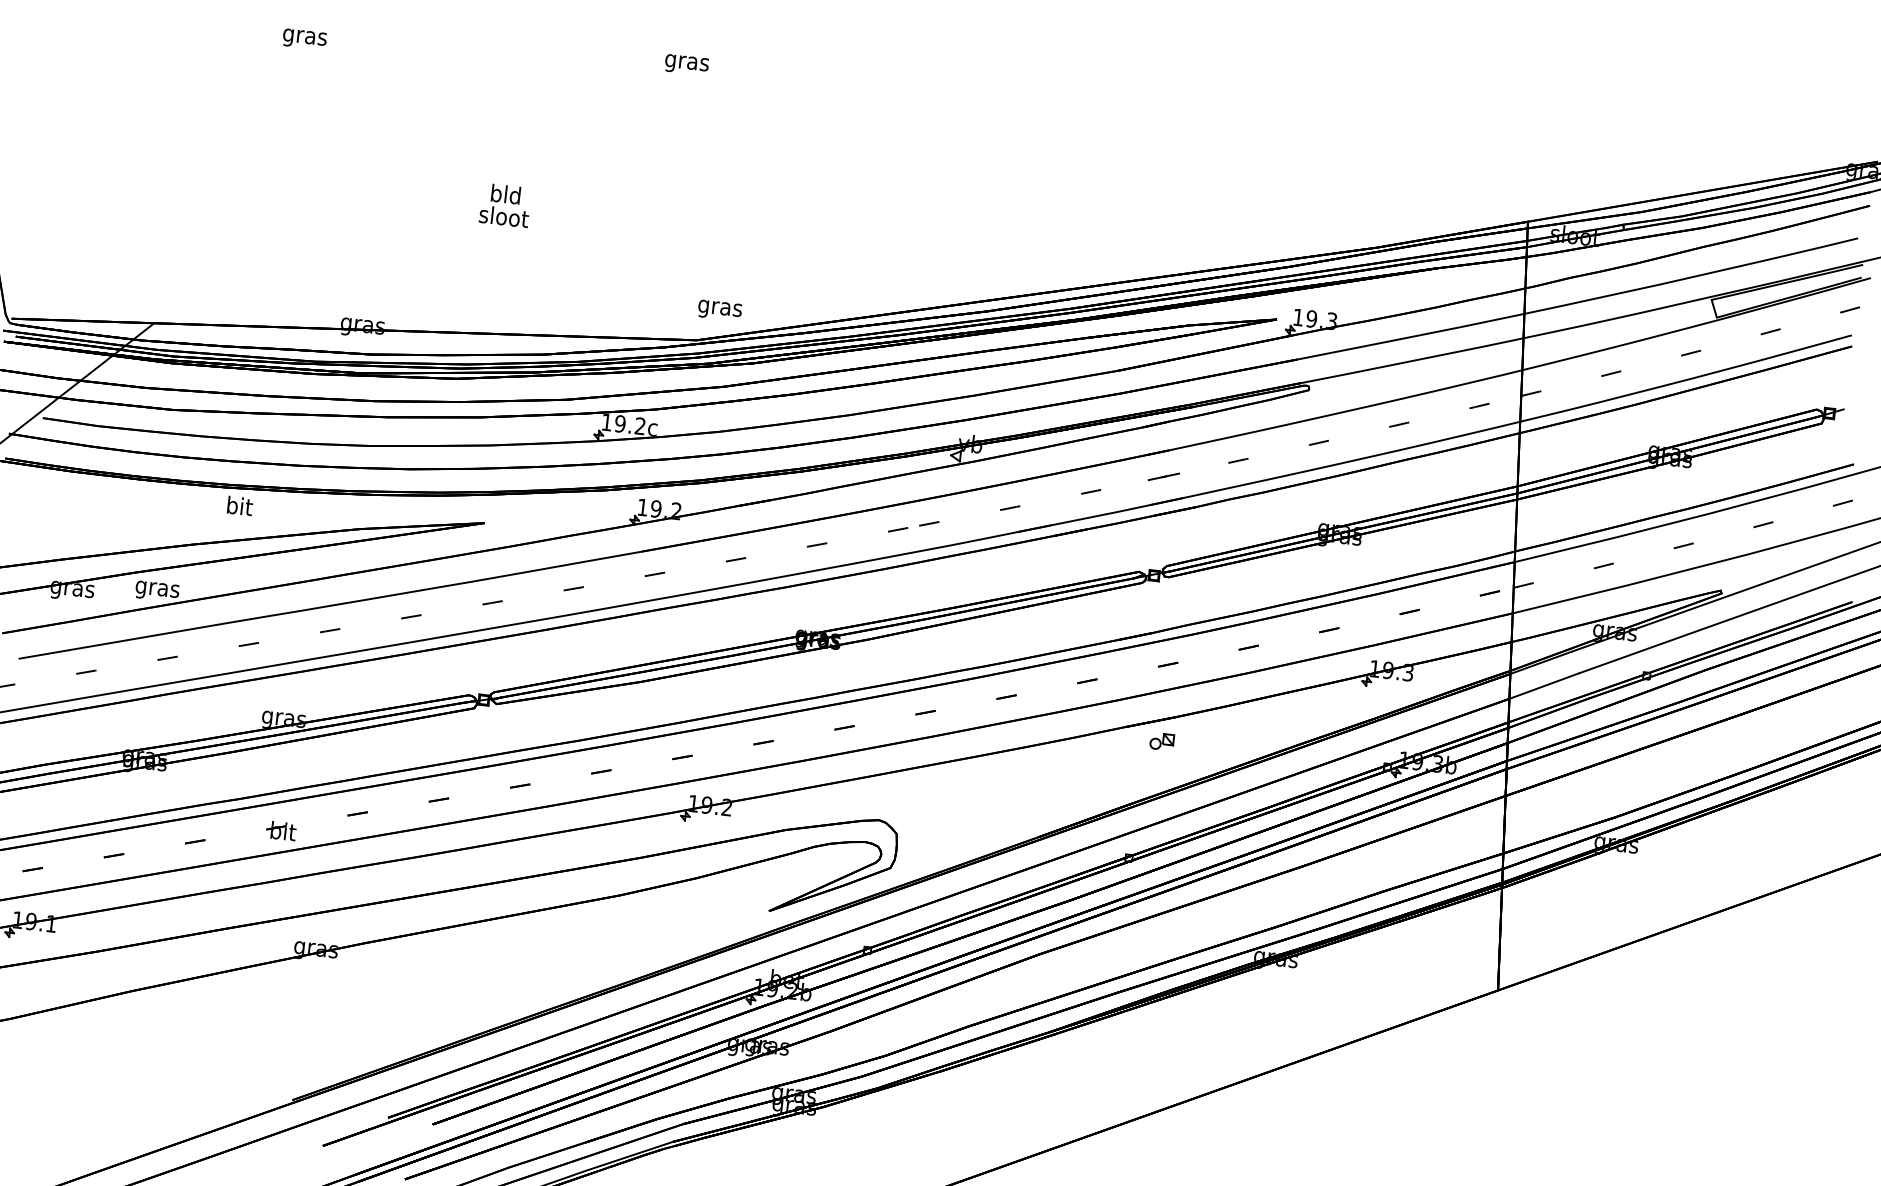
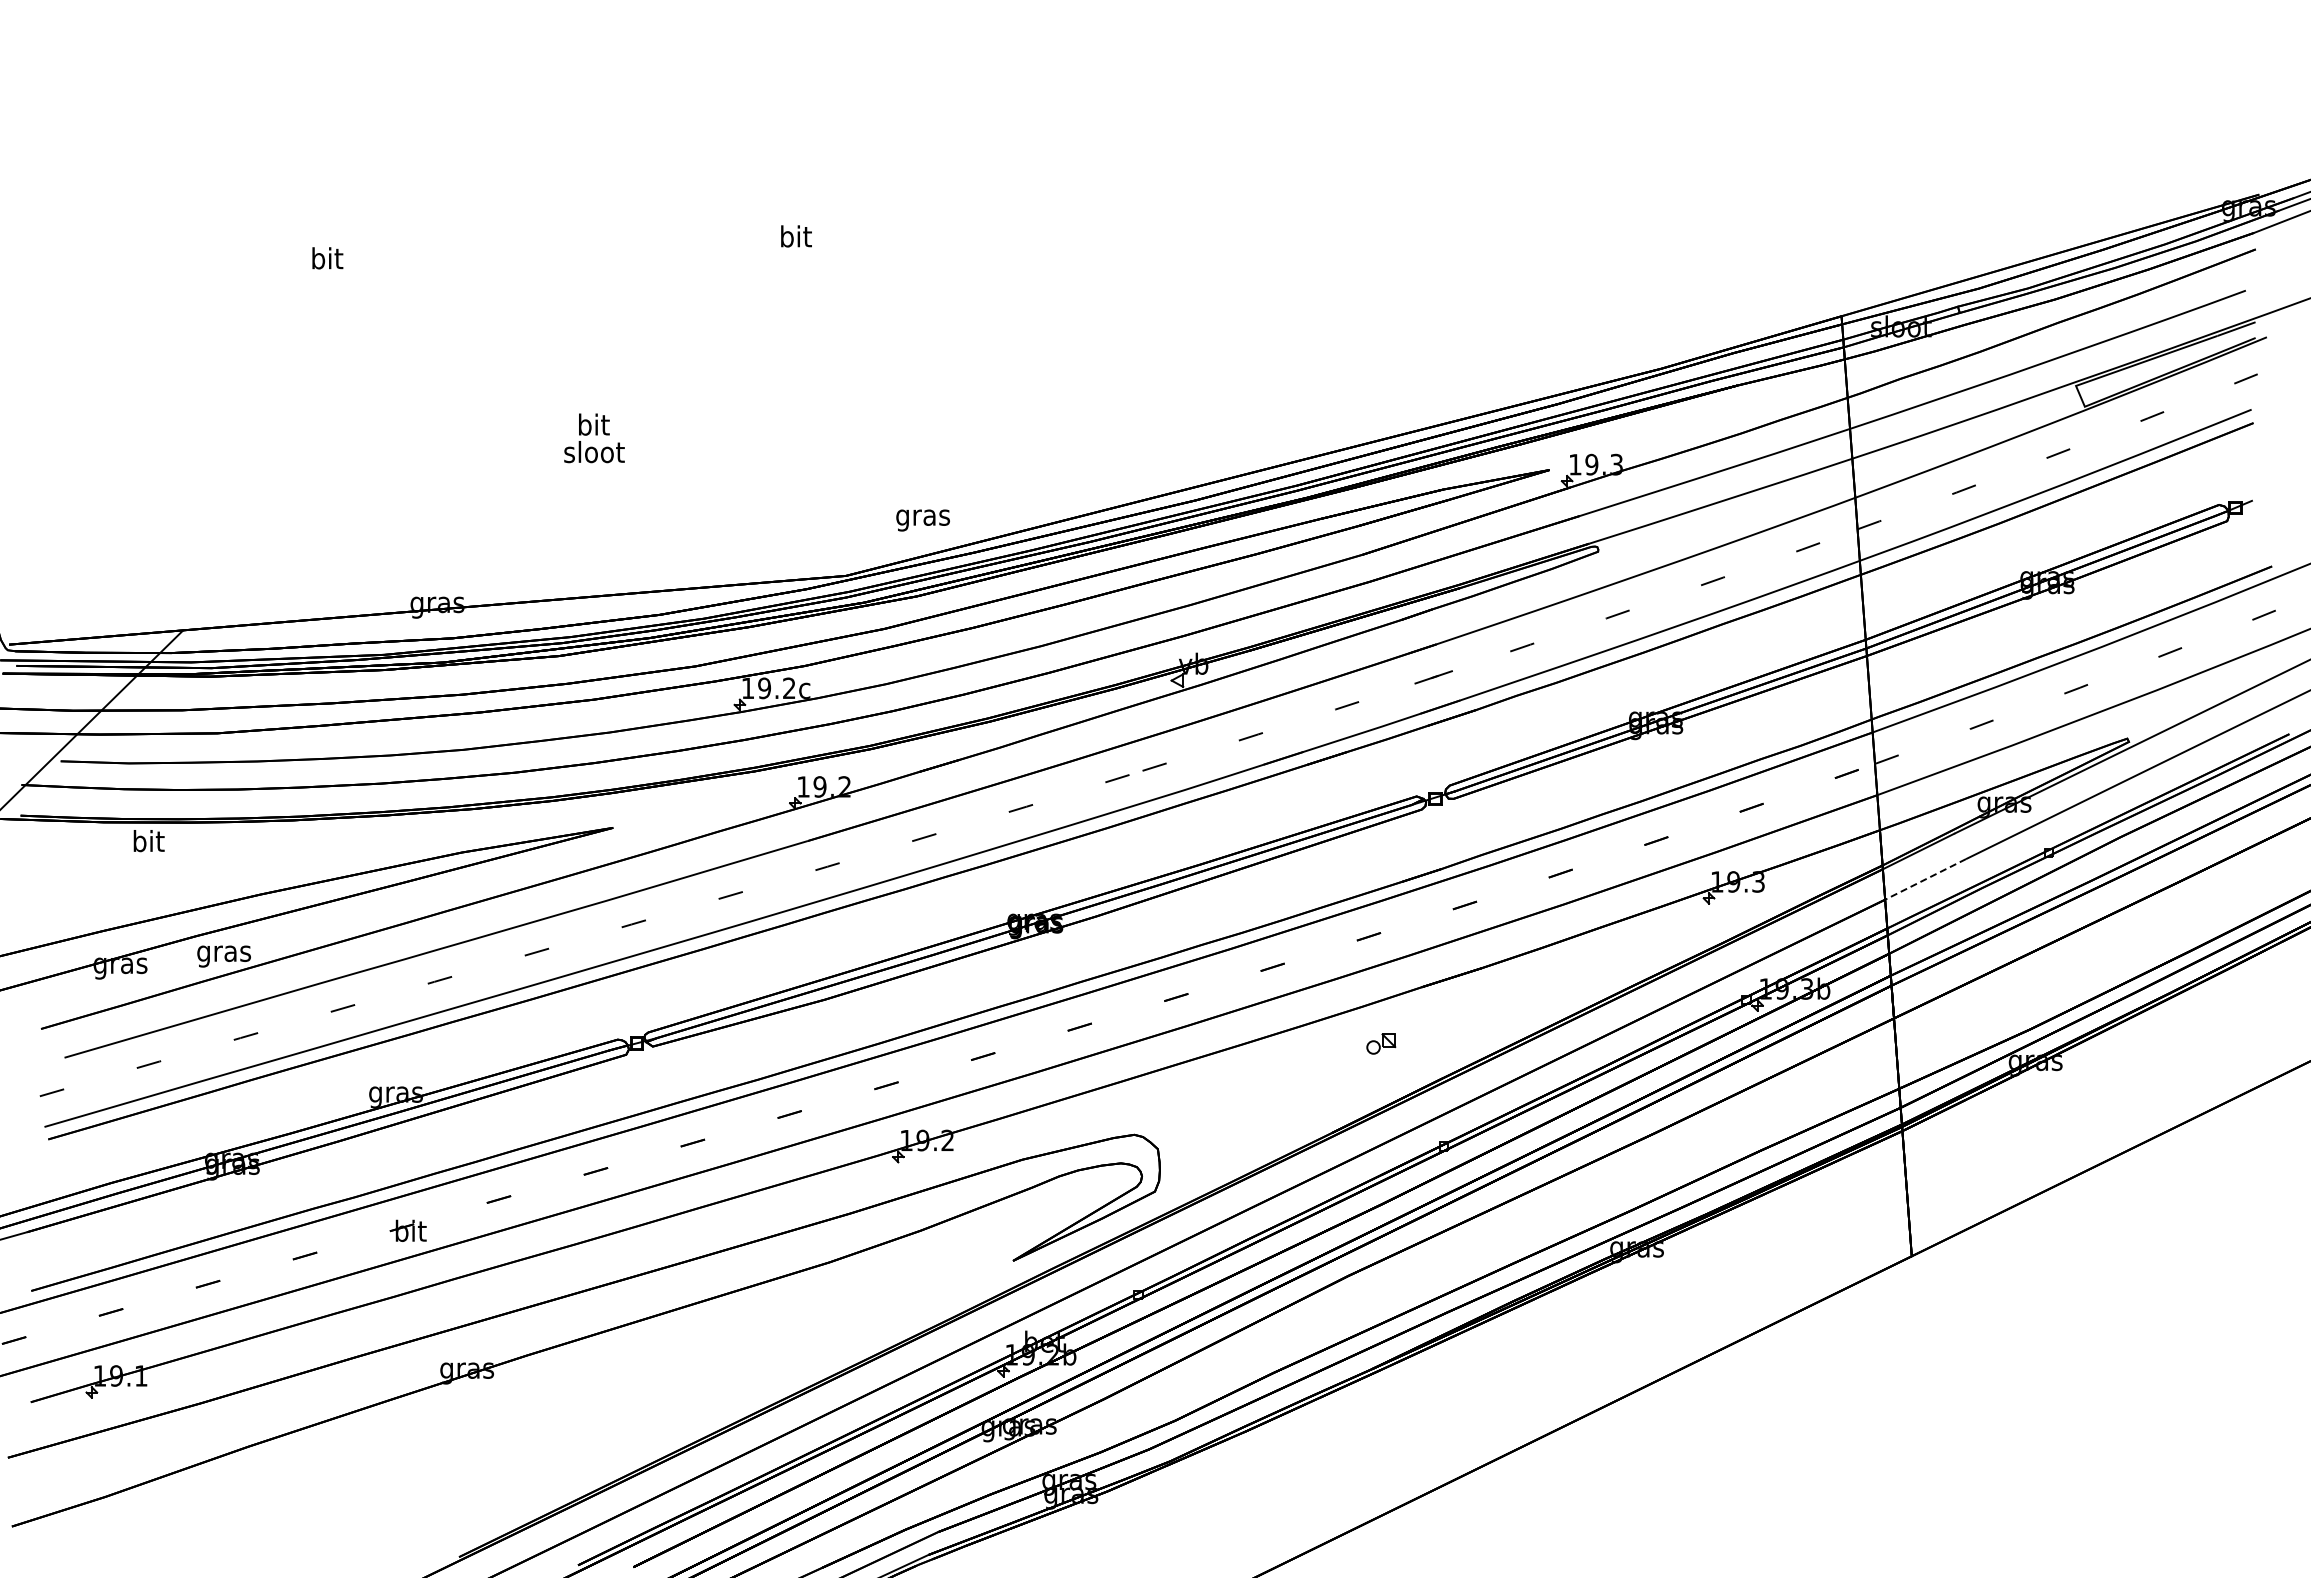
text: (304, 37) -> (326, 261), gras -> bit
text: (686, 62) -> (795, 239), gras -> bit
text: (505, 194) -> (593, 424), bld -> bit
text: (719, 310) -> (922, 520), moved
text: (239, 506) -> (148, 841), moved
line: (1543, 686) -> (1925, 879), solid -> dashed
part: (1162, 741) -> (1381, 1043), moved

